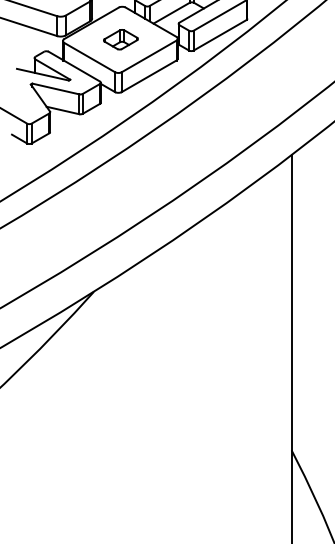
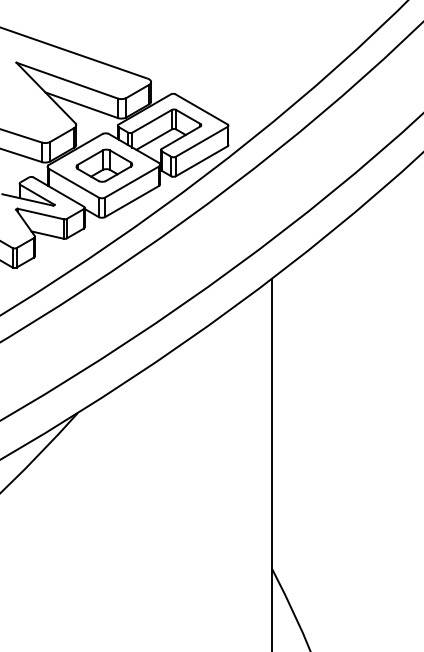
part: (121, 39) -> (104, 165), size x1.67

